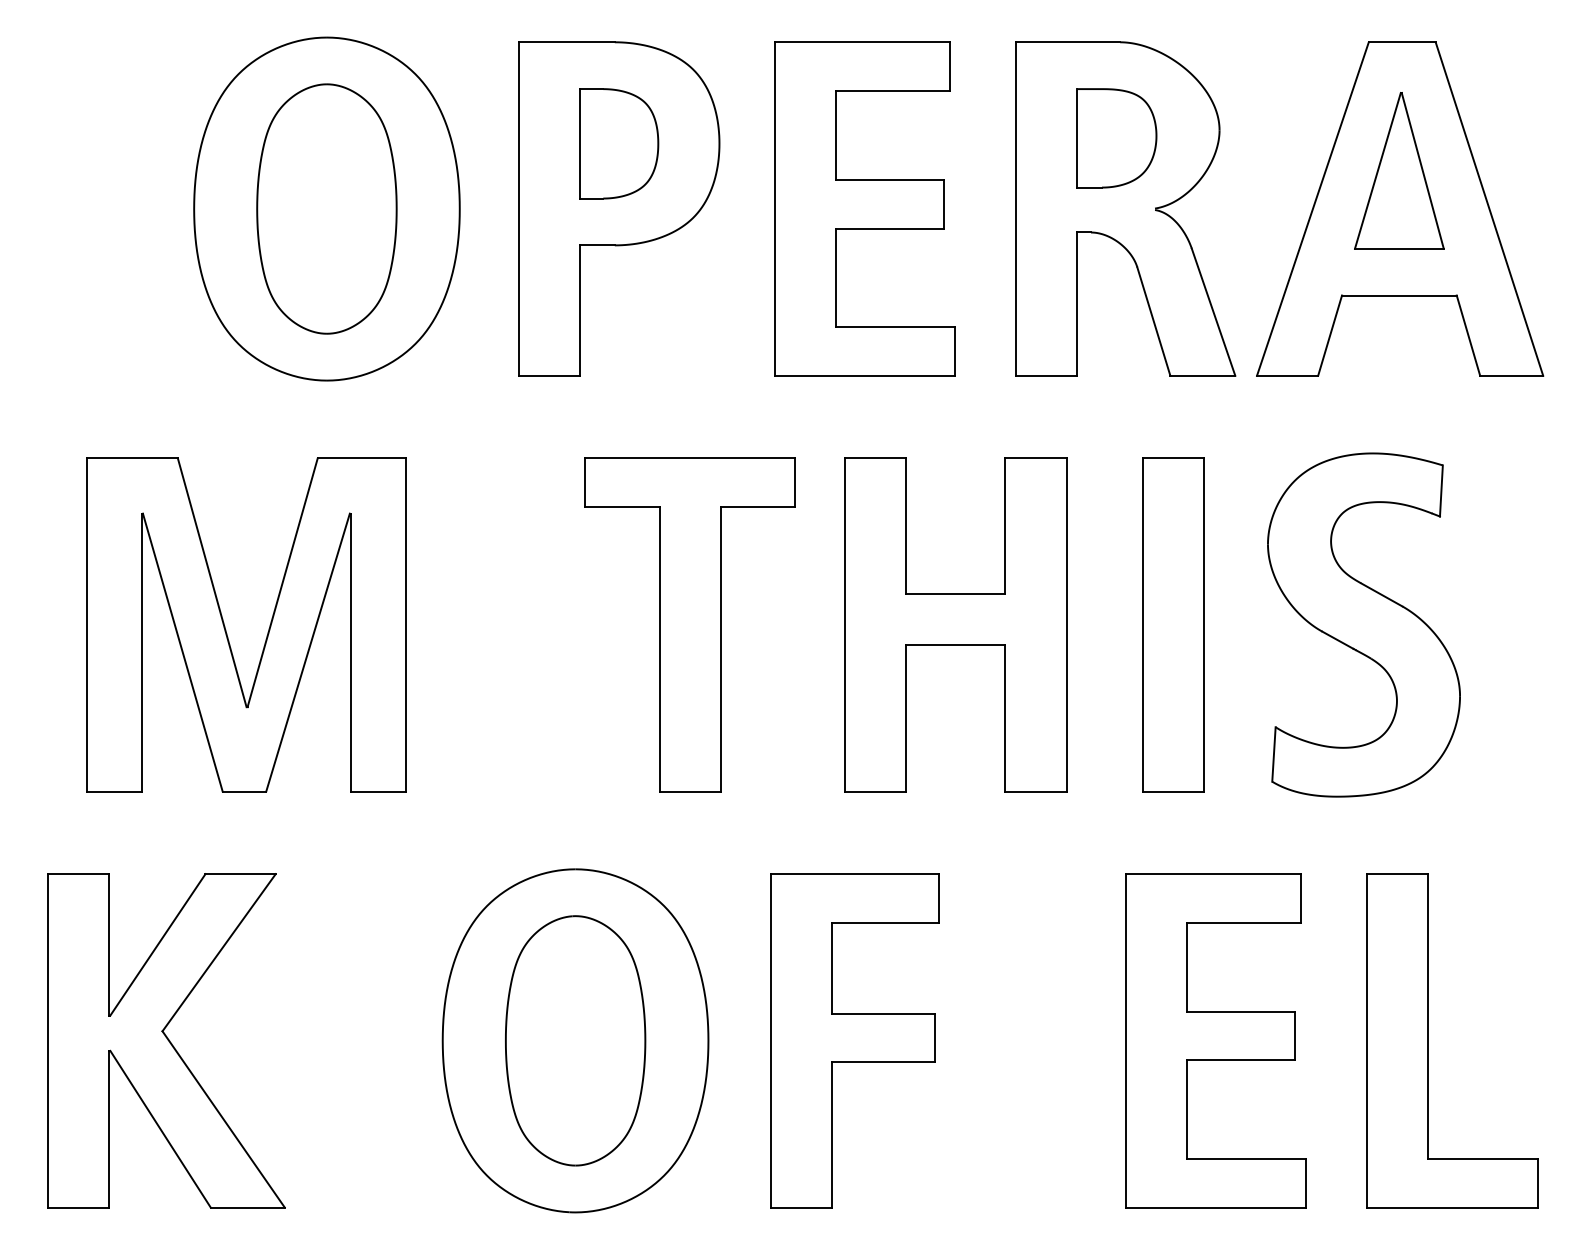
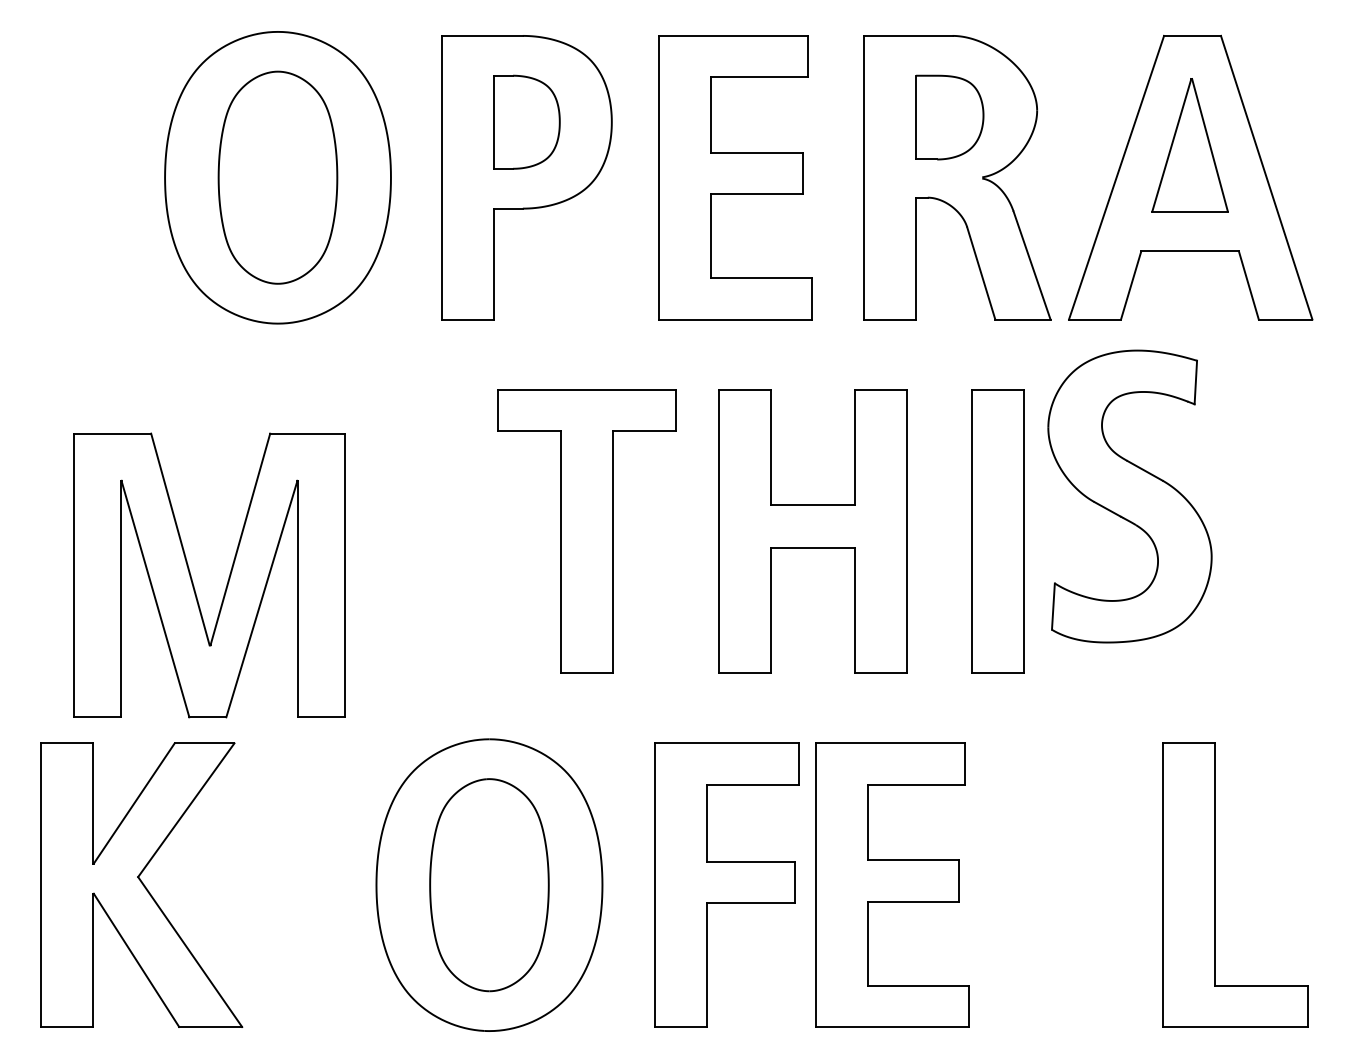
part: (1363, 625) -> (1129, 496), moved
part: (226, 628) -> (192, 578), moved
part: (1216, 1040) -> (892, 884), moved

